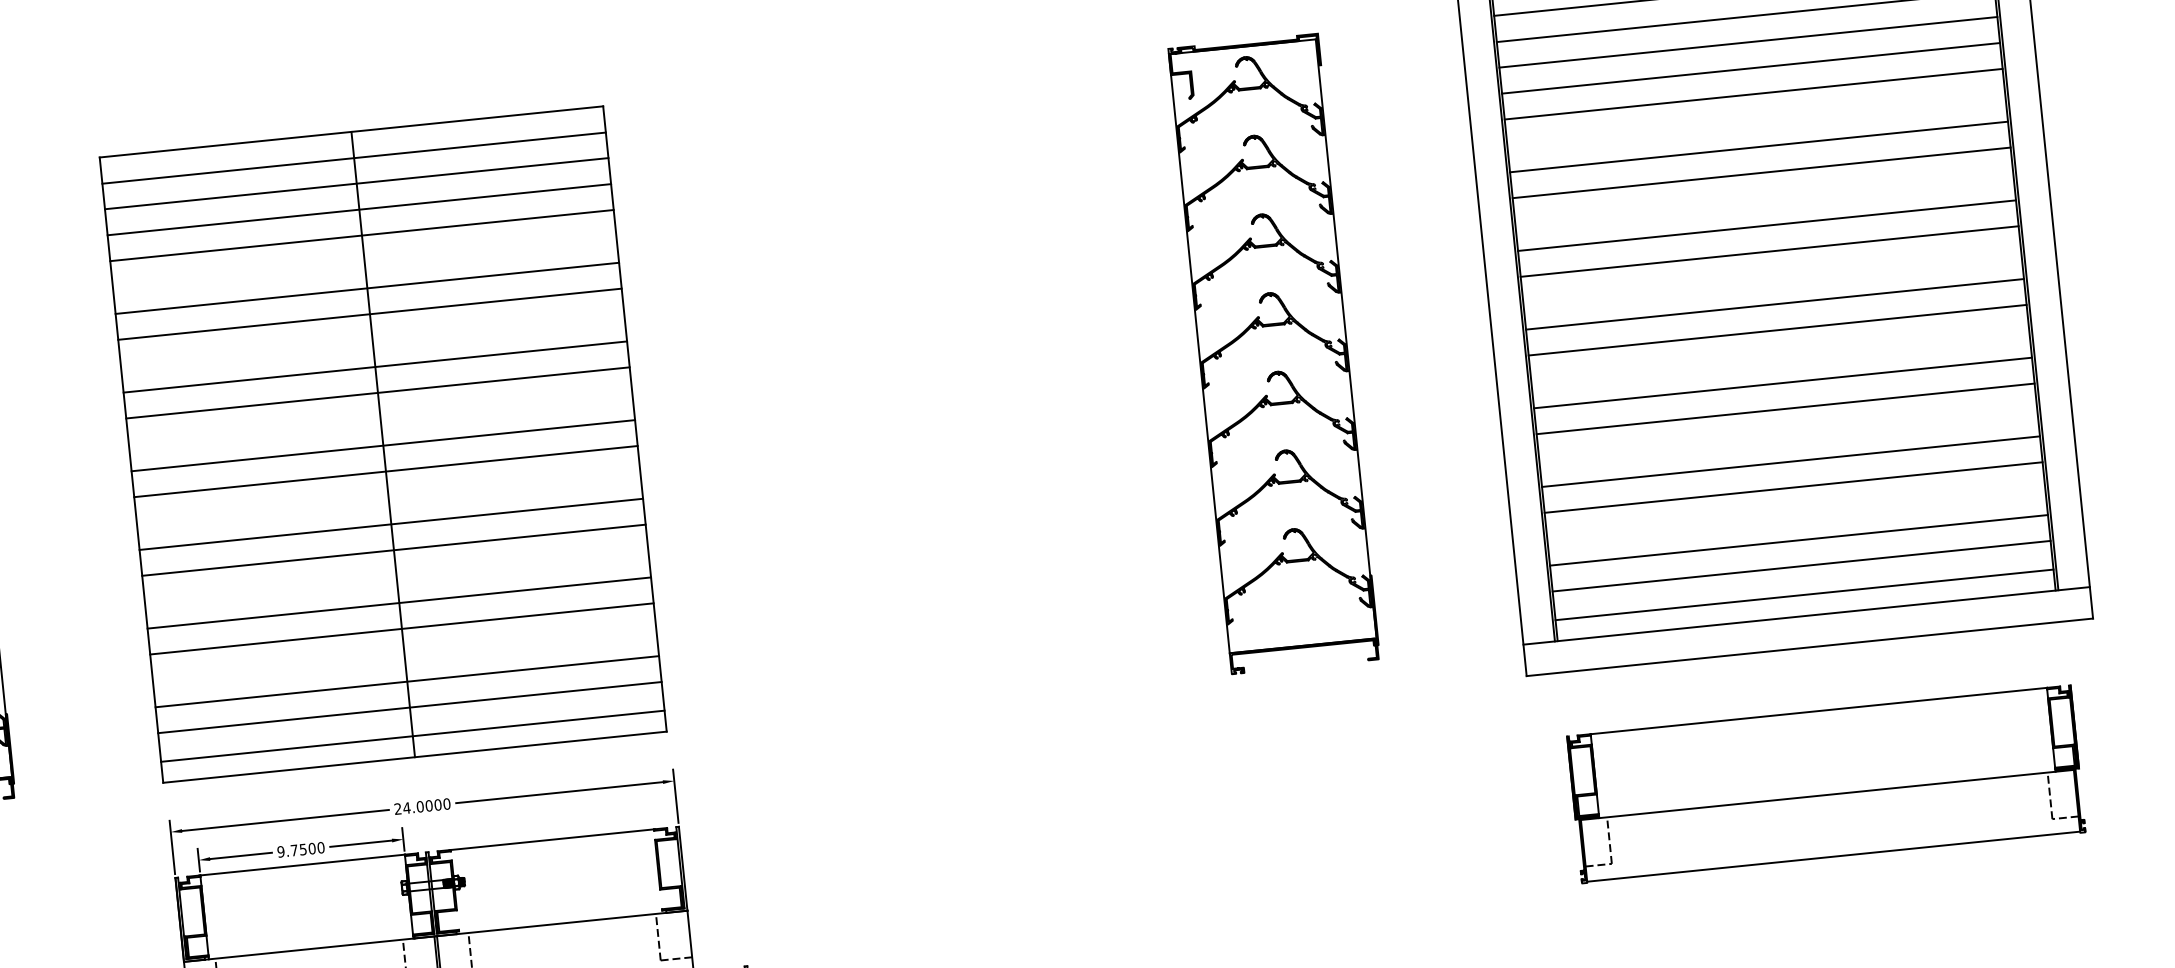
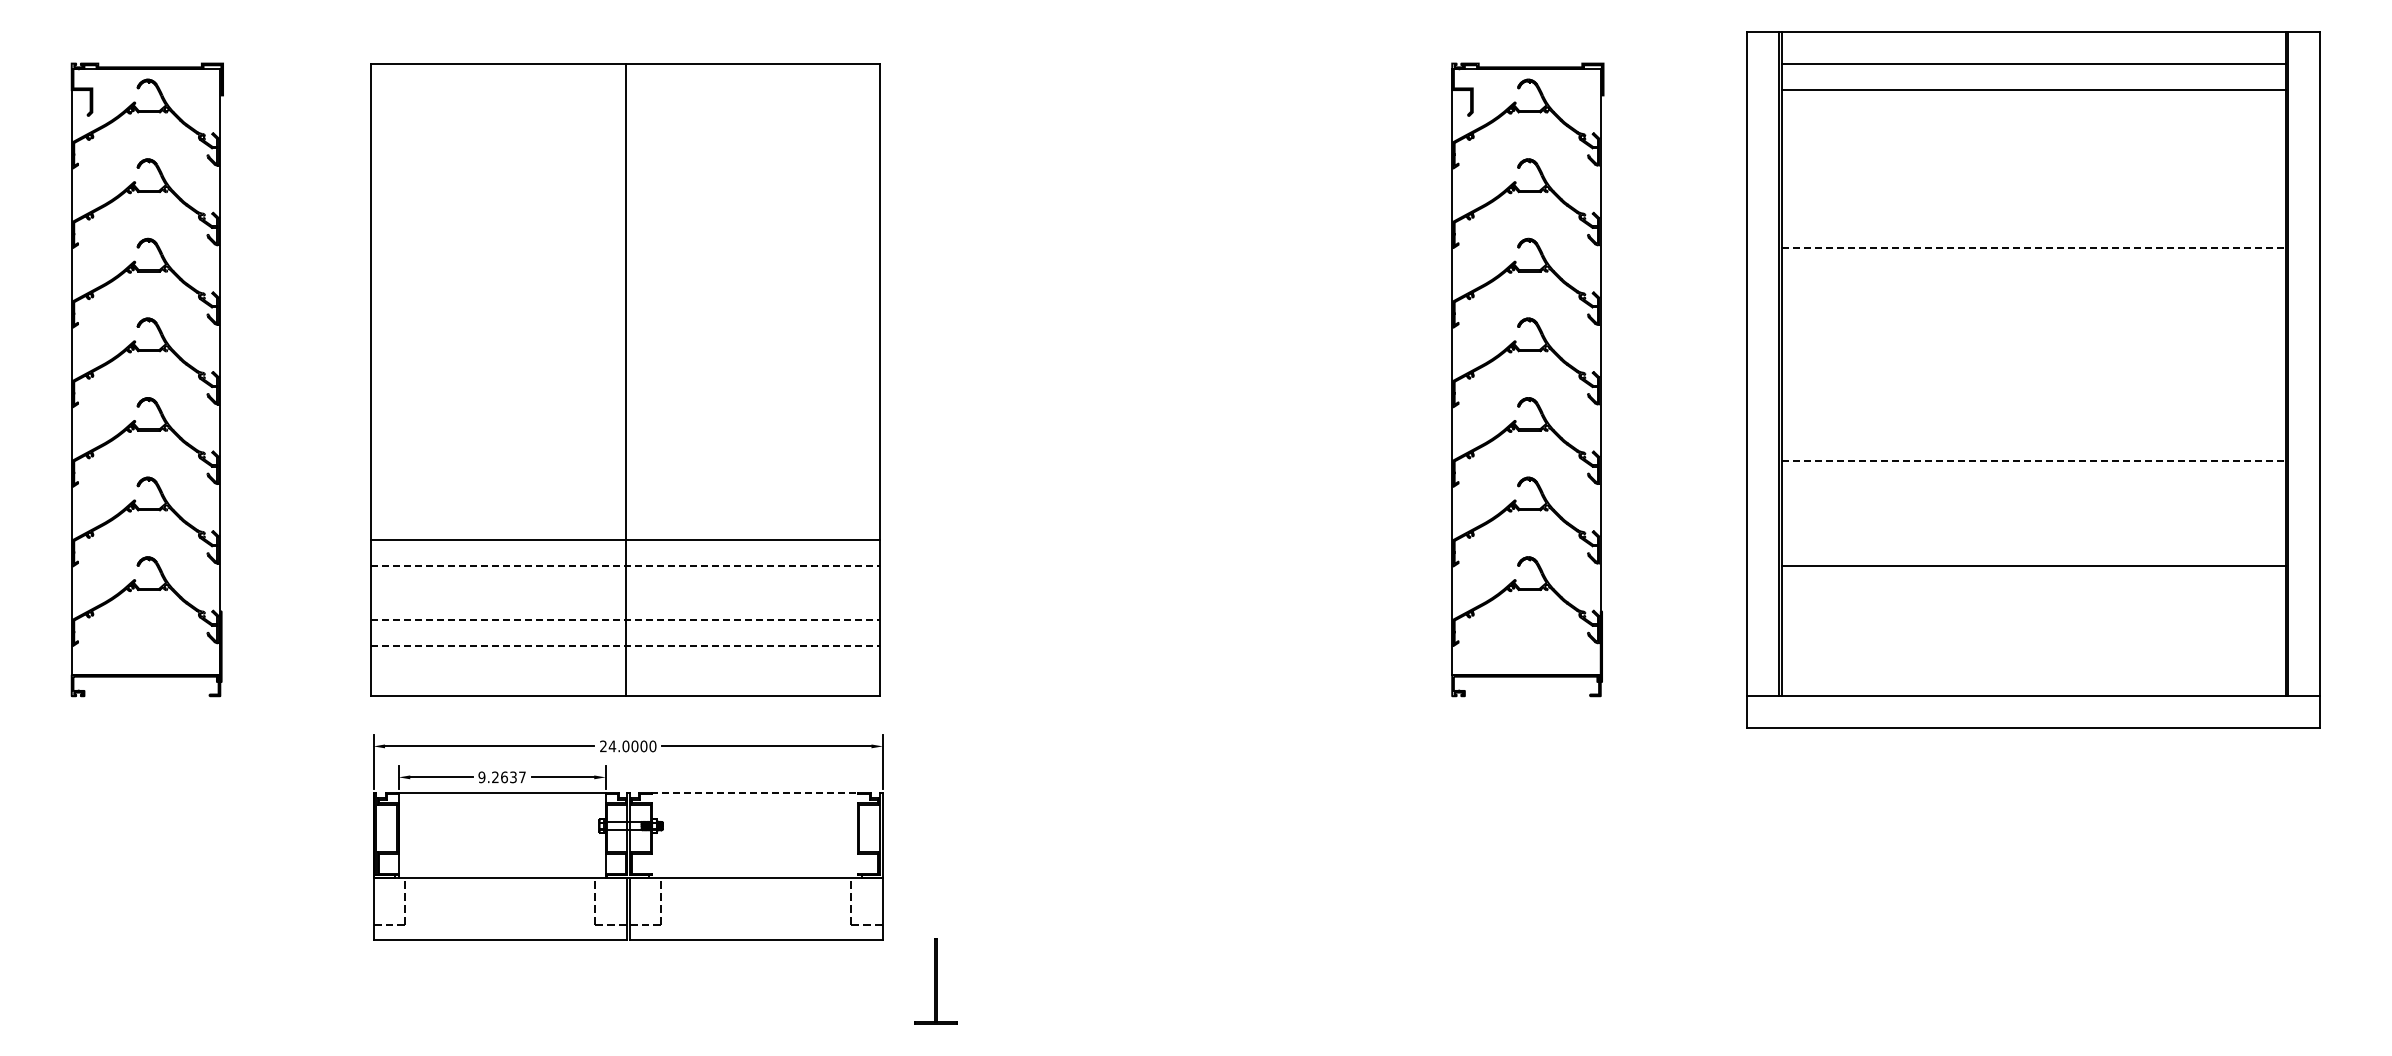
line: (1748, 41) -> (2033, 115), removed
line: (1750, 68) -> (2033, 142), removed
line: (1753, 94) -> (2033, 168), removed
line: (1758, 146) -> (2033, 221), removed
line: (353, 158) -> (625, 90), removed
line: (1761, 173) -> (2033, 248), solid -> dashed
line: (356, 183) -> (625, 115), removed
line: (359, 209) -> (625, 142), removed
line: (1766, 225) -> (2033, 301), removed
line: (361, 235) -> (625, 168), removed
line: (1769, 251) -> (2033, 327), removed
line: (367, 288) -> (625, 221), removed
line: (1774, 304) -> (2033, 381), removed
line: (369, 314) -> (625, 248), removed
line: (1777, 330) -> (2033, 407), removed
line: (375, 367) -> (625, 301), removed
line: (1782, 382) -> (2033, 460), solid -> dashed
line: (377, 392) -> (625, 327), removed
line: (1785, 408) -> (2033, 486), removed
line: (383, 446) -> (625, 381), removed
line: (1790, 461) -> (2033, 540), removed
line: (385, 471) -> (625, 407), removed
line: (391, 524) -> (625, 460), removed
line: (1798, 540) -> (2033, 619), removed
line: (393, 549) -> (625, 486), removed
line: (1801, 566) -> (2033, 646), removed
line: (1804, 595) -> (2033, 675), removed
line: (401, 629) -> (625, 566), solid -> dashed
line: (407, 681) -> (625, 619), solid -> dashed
line: (409, 708) -> (625, 646), solid -> dashed
line: (412, 736) -> (625, 675), removed
part: (1825, 783) -> (2035, 866), removed
line: (552, 839) -> (755, 792), solid -> dashed
text: (307, 849) -> (508, 777), 9.7500 -> 9.2637

